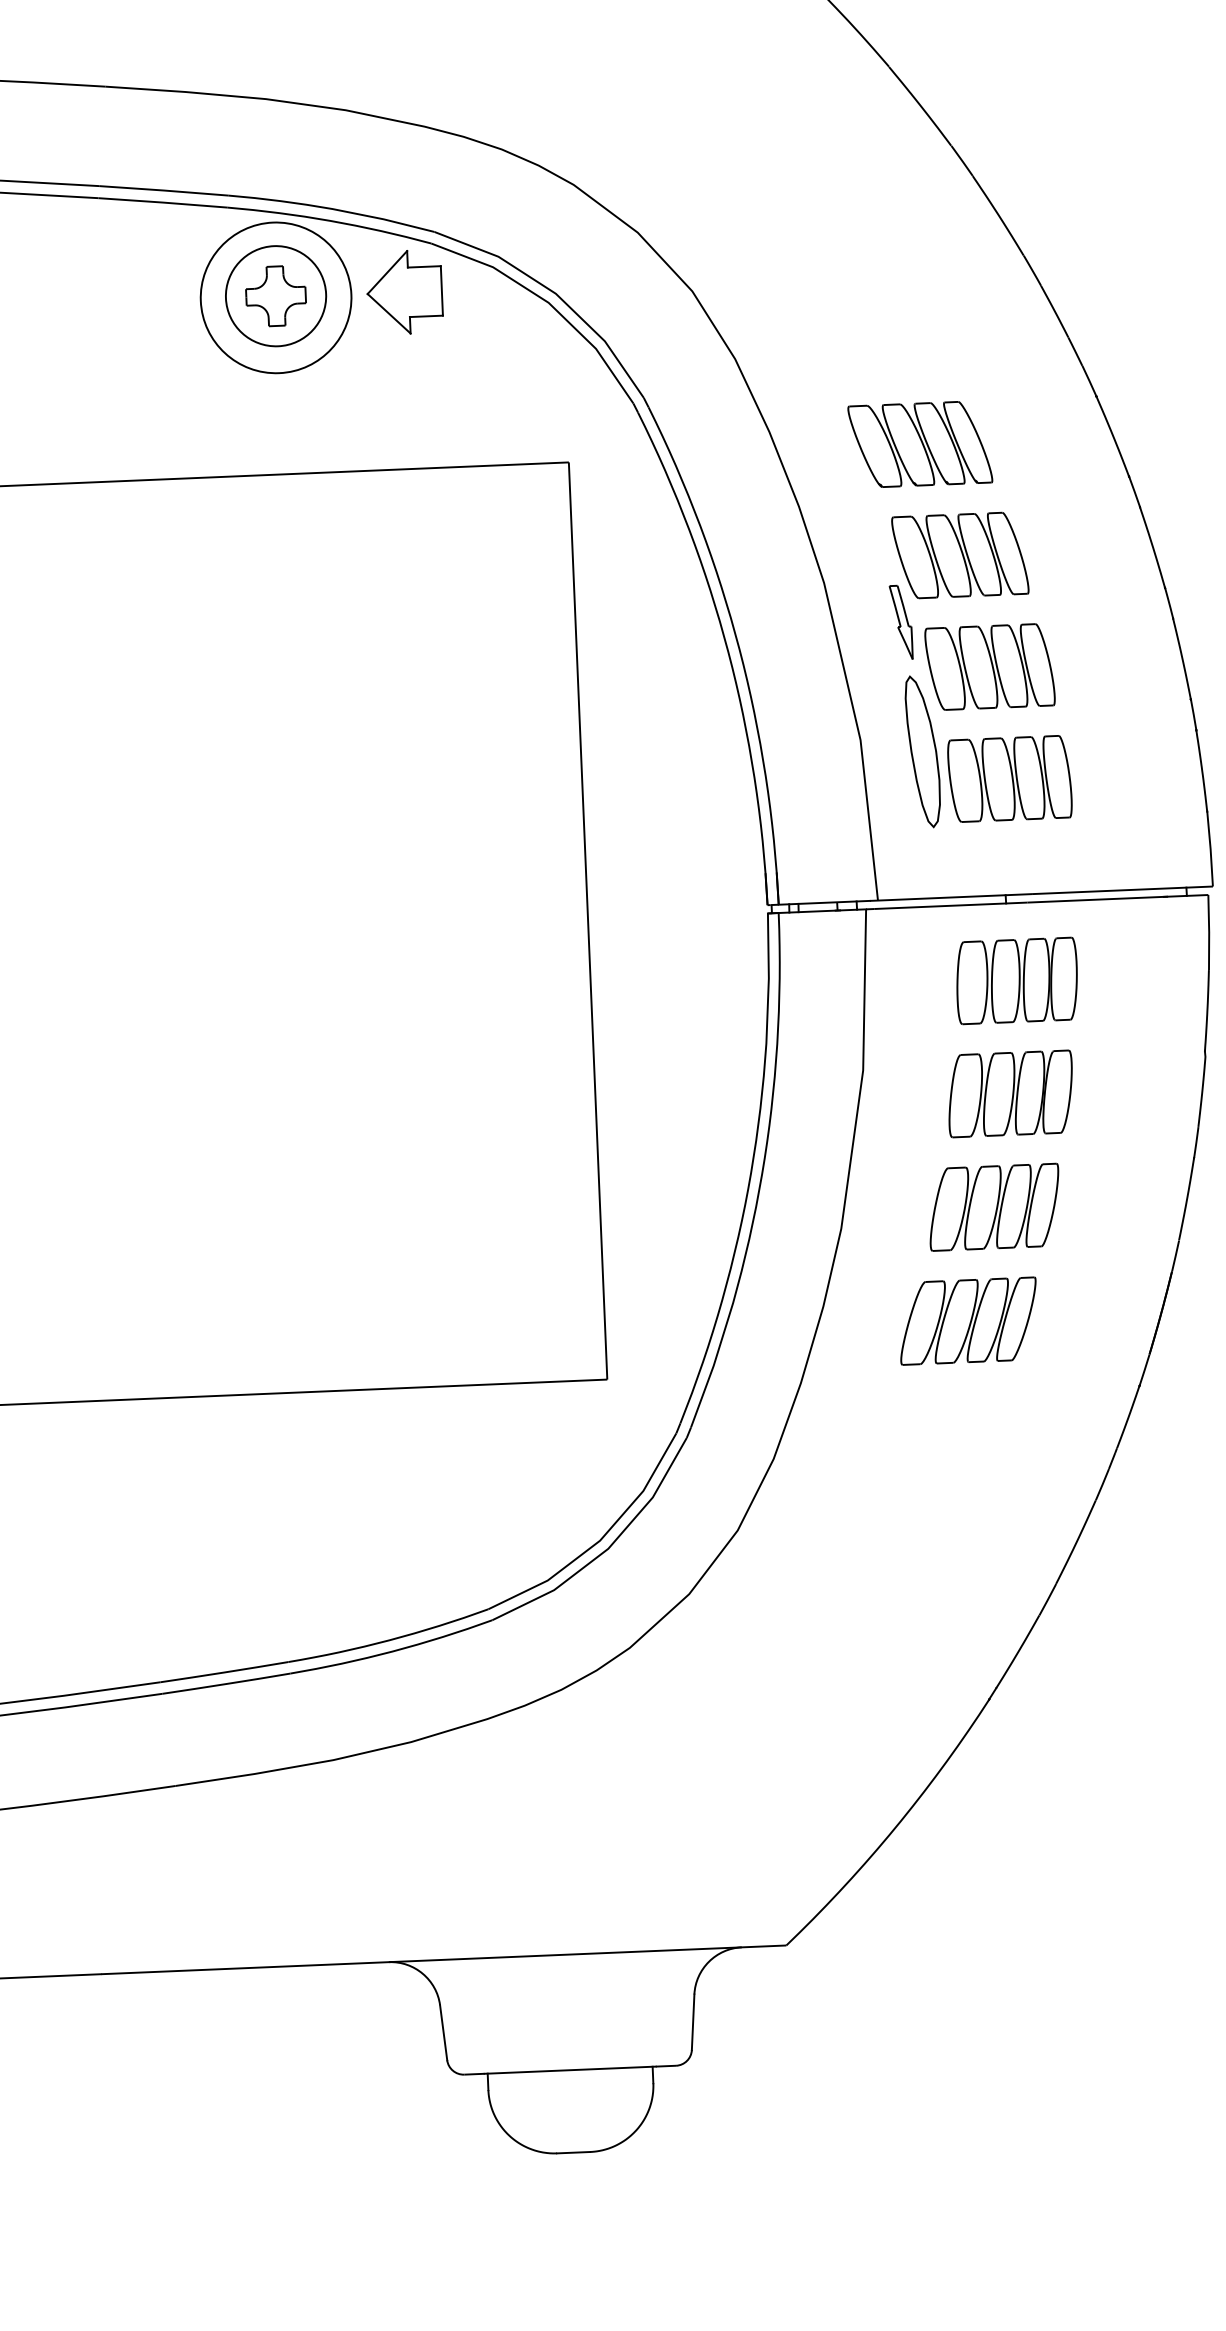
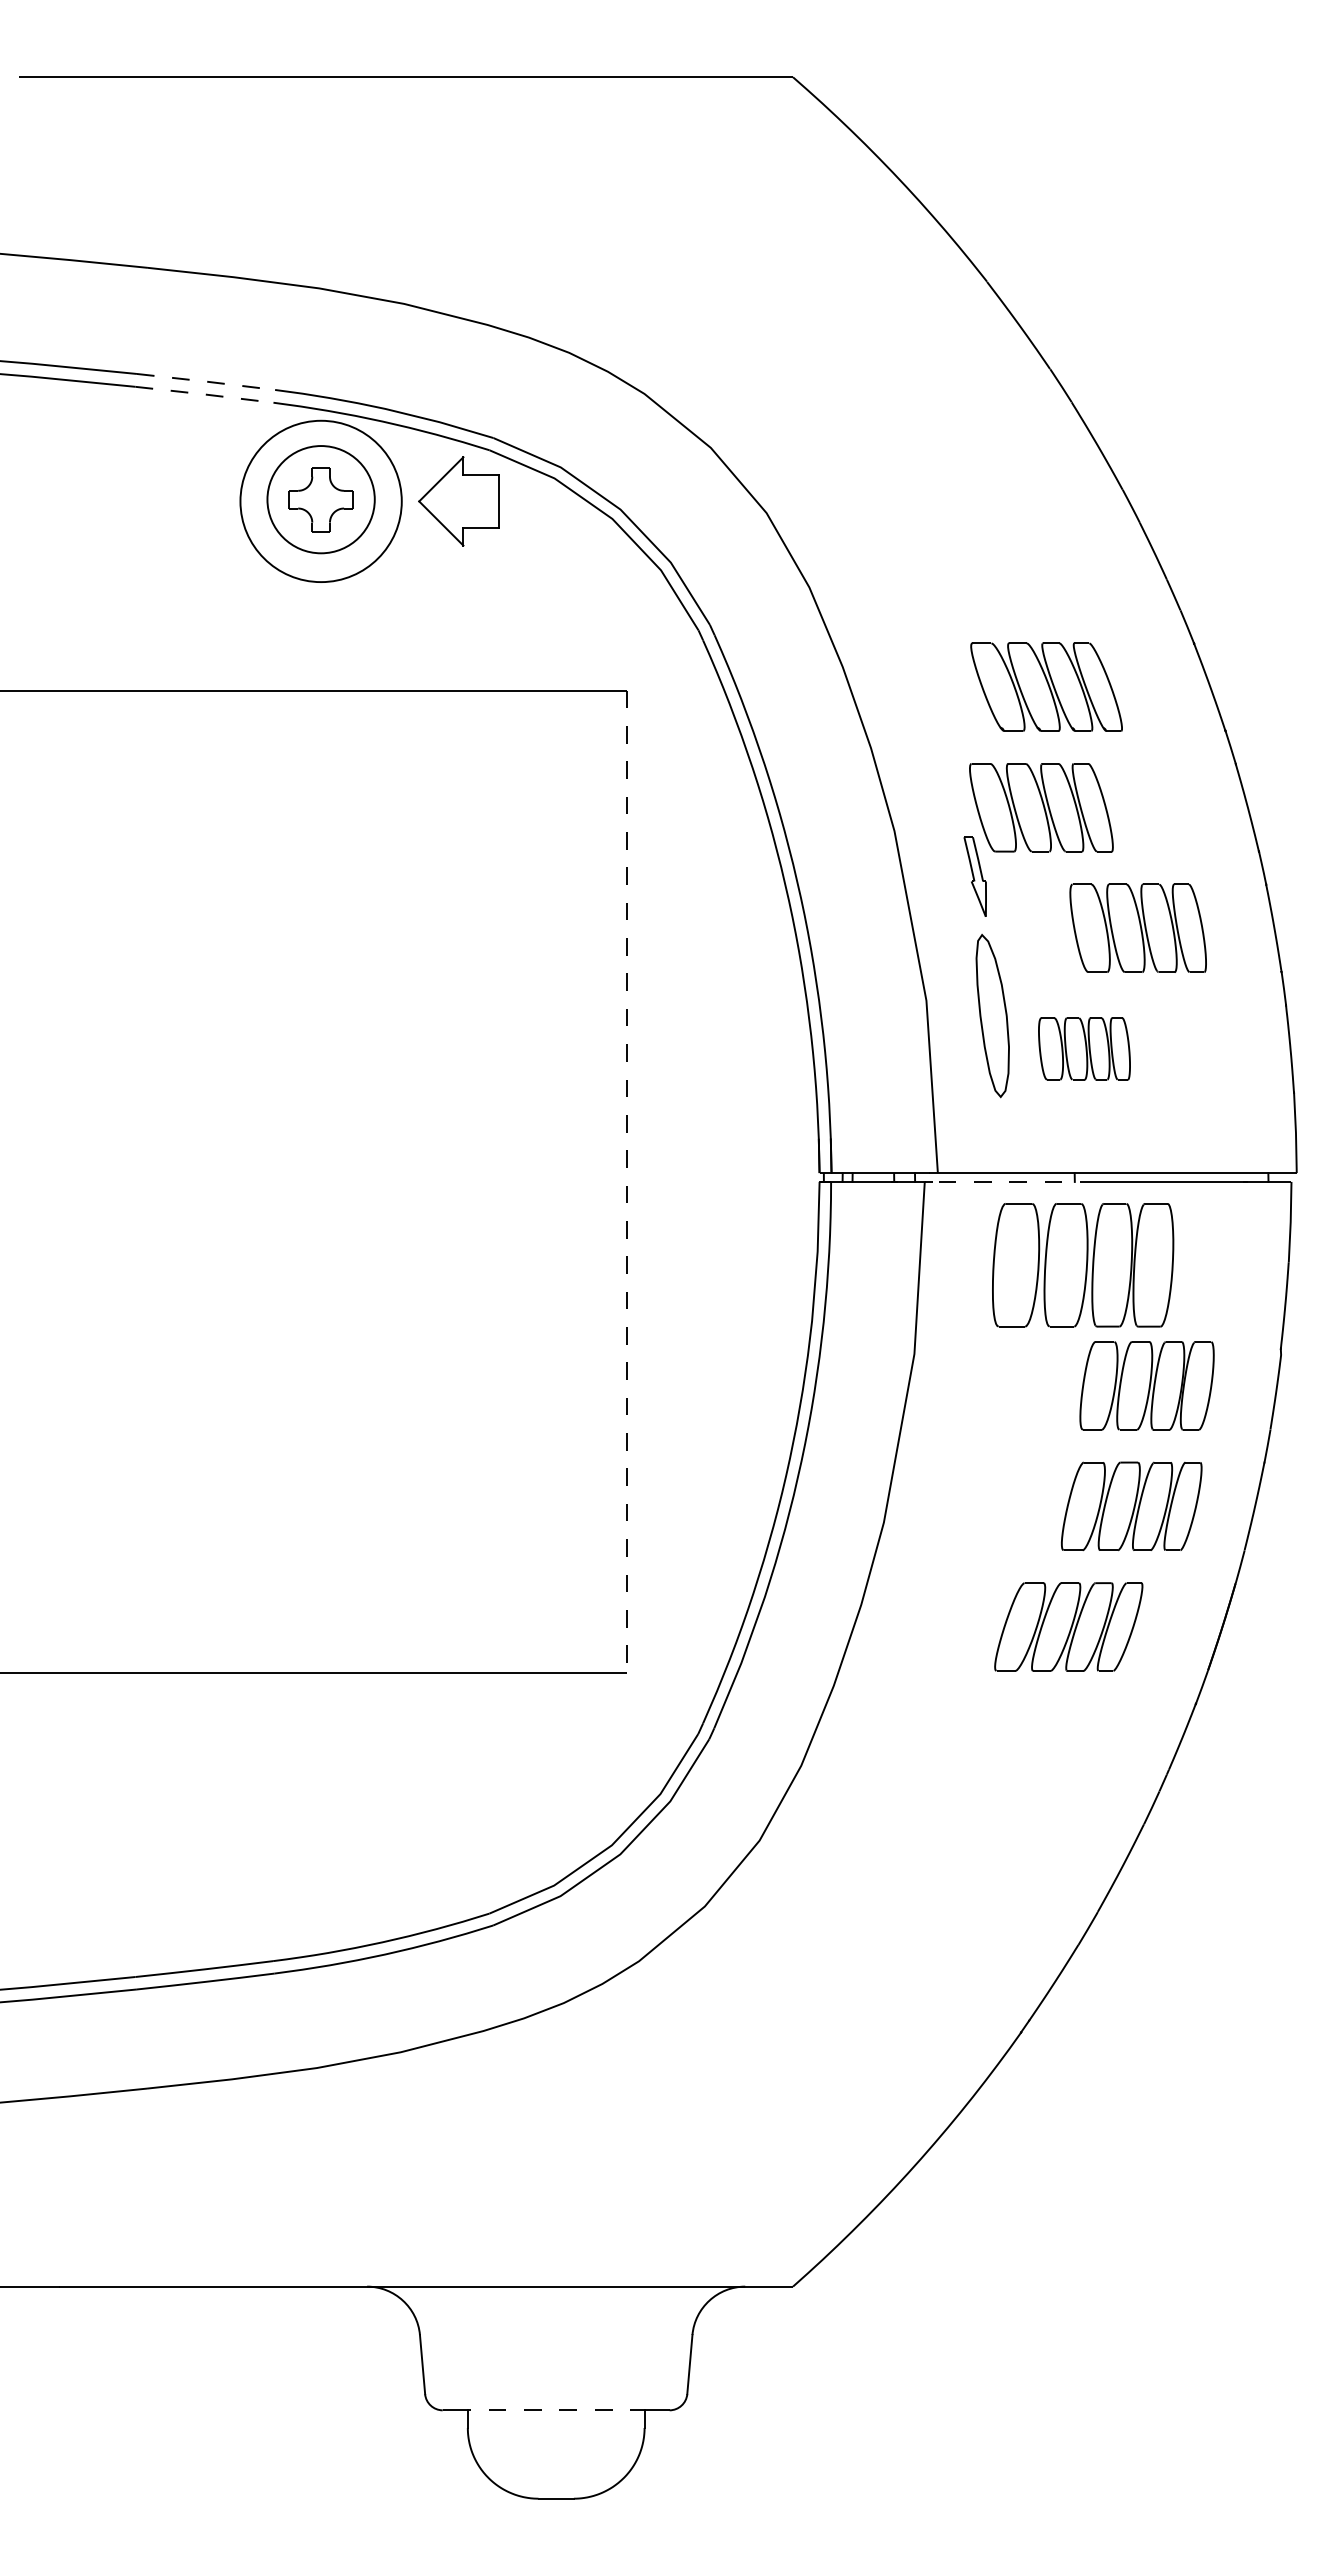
line: (164, 190) -> (206, 381), solid -> dashed
line: (163, 202) -> (204, 394), solid -> dashed
part: (920, 443) -> (1046, 686), moved
part: (989, 666) -> (1137, 927), moved
part: (1009, 778) -> (1084, 1048), size x0.7
line: (950, 905) -> (1015, 1181), solid -> dashed
line: (587, 920) -> (626, 1181), solid -> dashed
part: (1016, 981) -> (1082, 1265), size x1.4
part: (1010, 1093) -> (1146, 1385), moved
part: (994, 1207) -> (1131, 1506), moved
part: (968, 1320) -> (1068, 1626), moved
line: (570, 2070) -> (556, 2410), solid -> dashed

